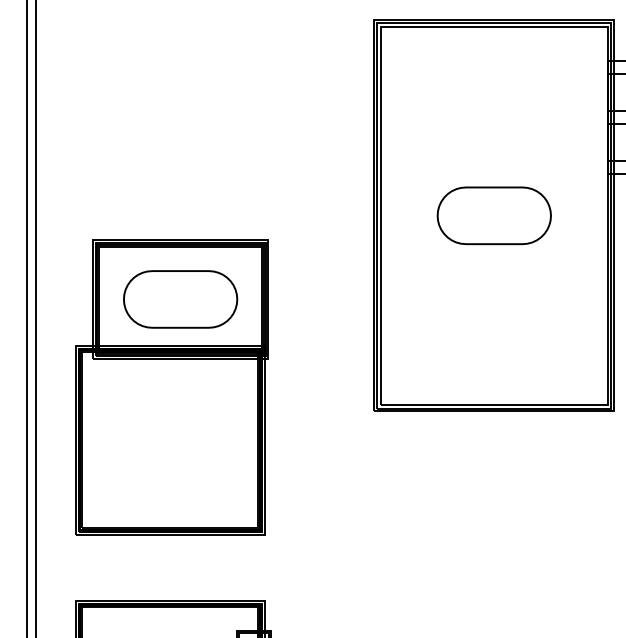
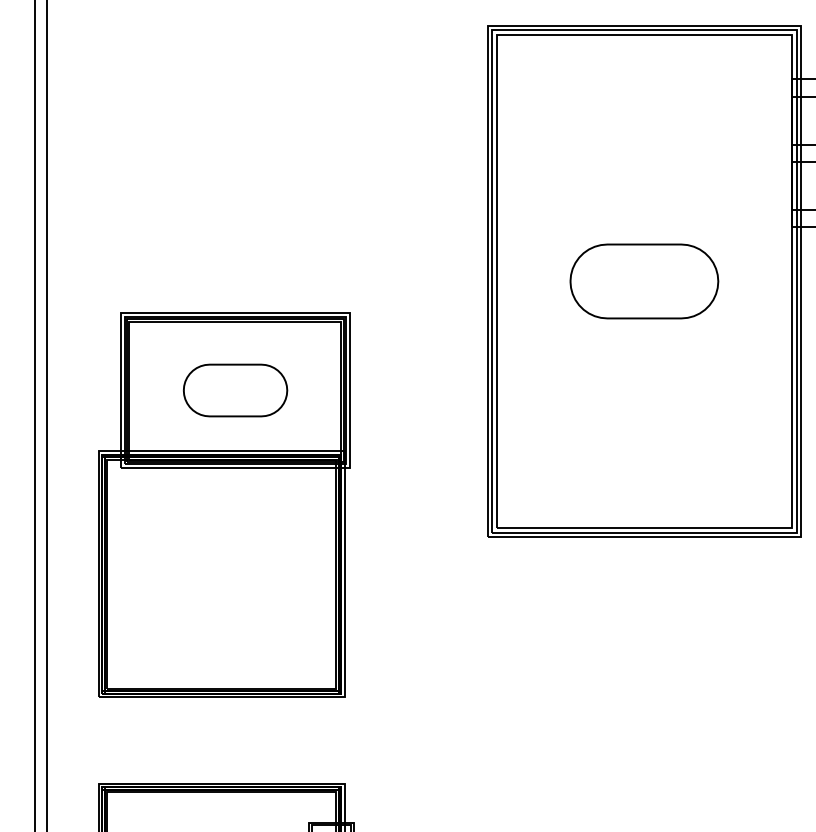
part: (180, 299) -> (235, 390), size x0.7

